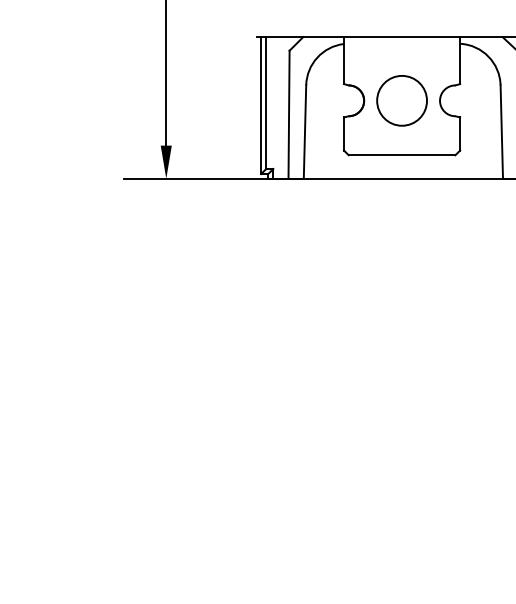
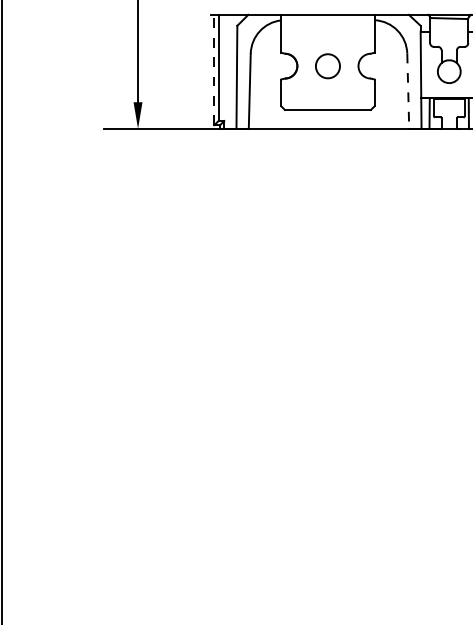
circle: (401, 101) -> (327, 66), size x0.6
line: (261, 104) -> (214, 69), solid -> dashed
line: (502, 132) -> (408, 91), solid -> dashed

